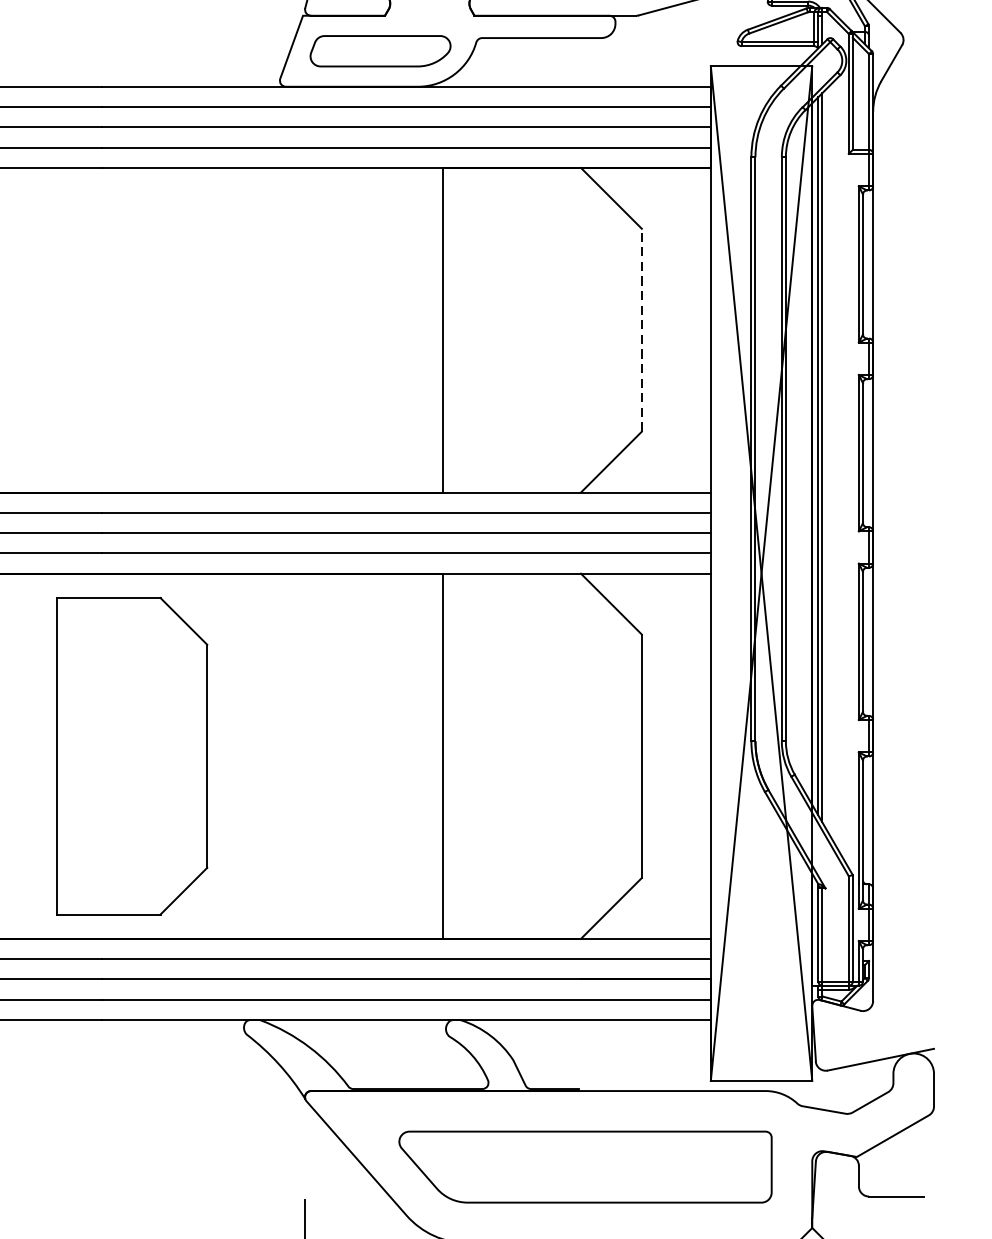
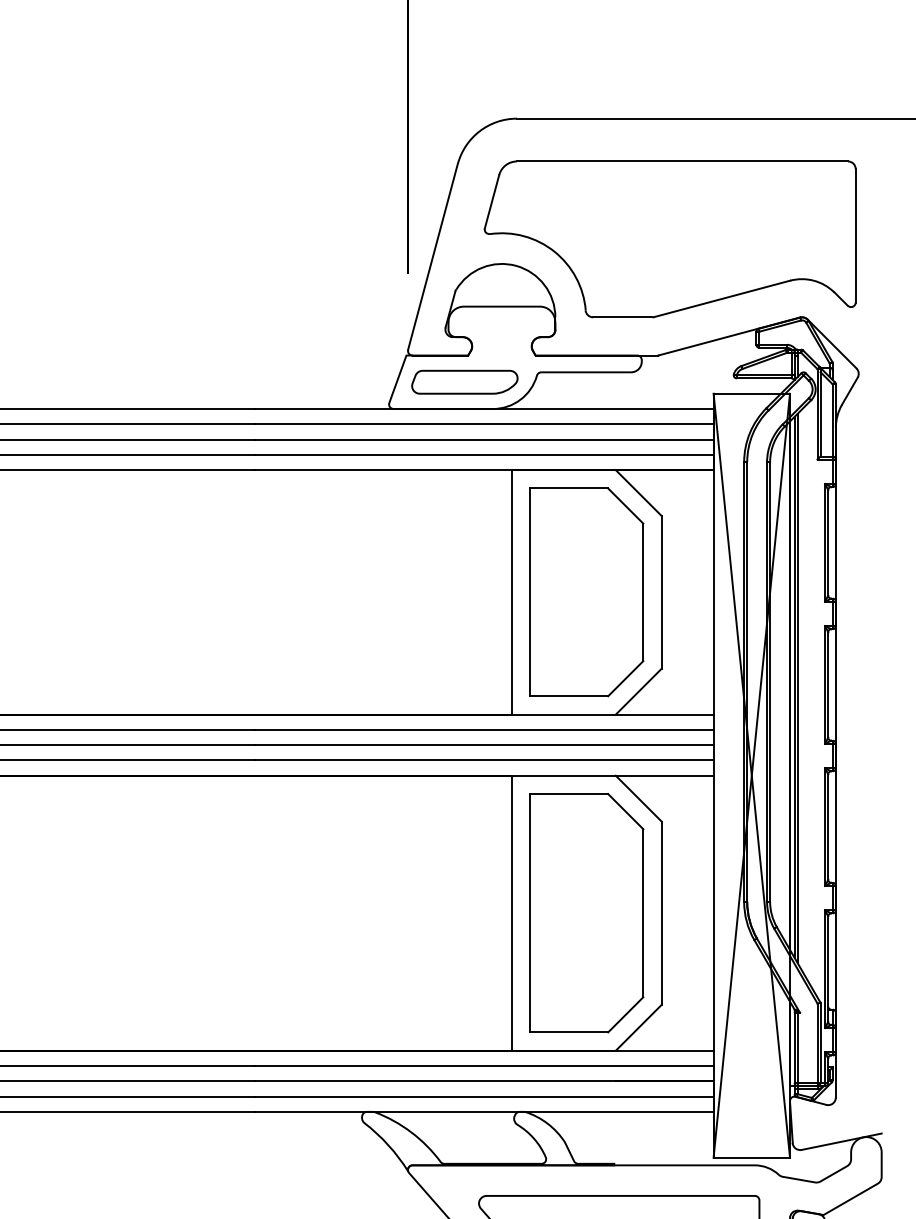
line: (641, 329) -> (661, 591), dashed -> solid
part: (542, 330) -> (586, 592), added
part: (131, 756) -> (586, 913), moved

